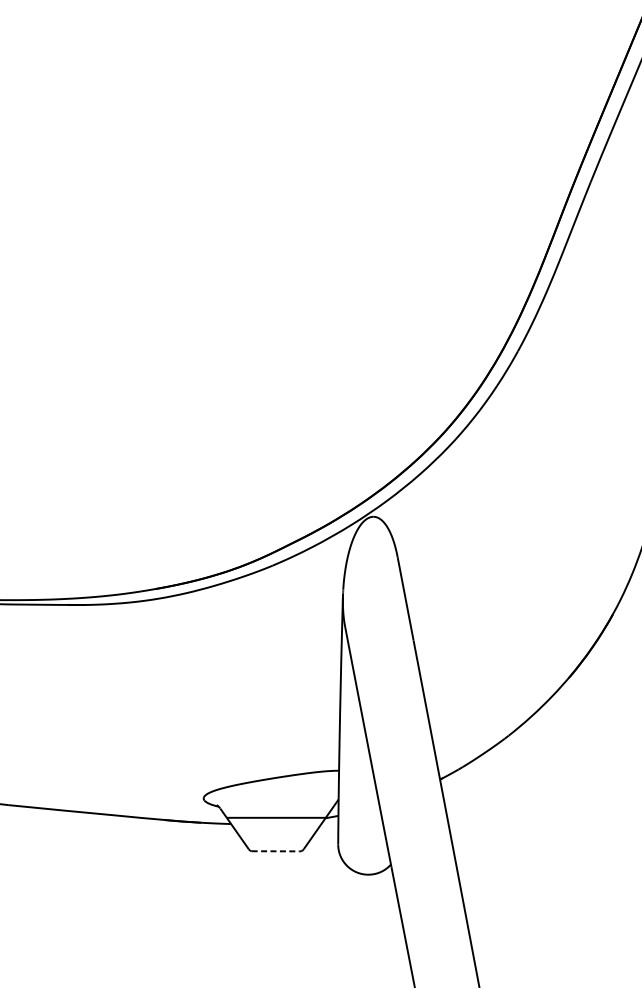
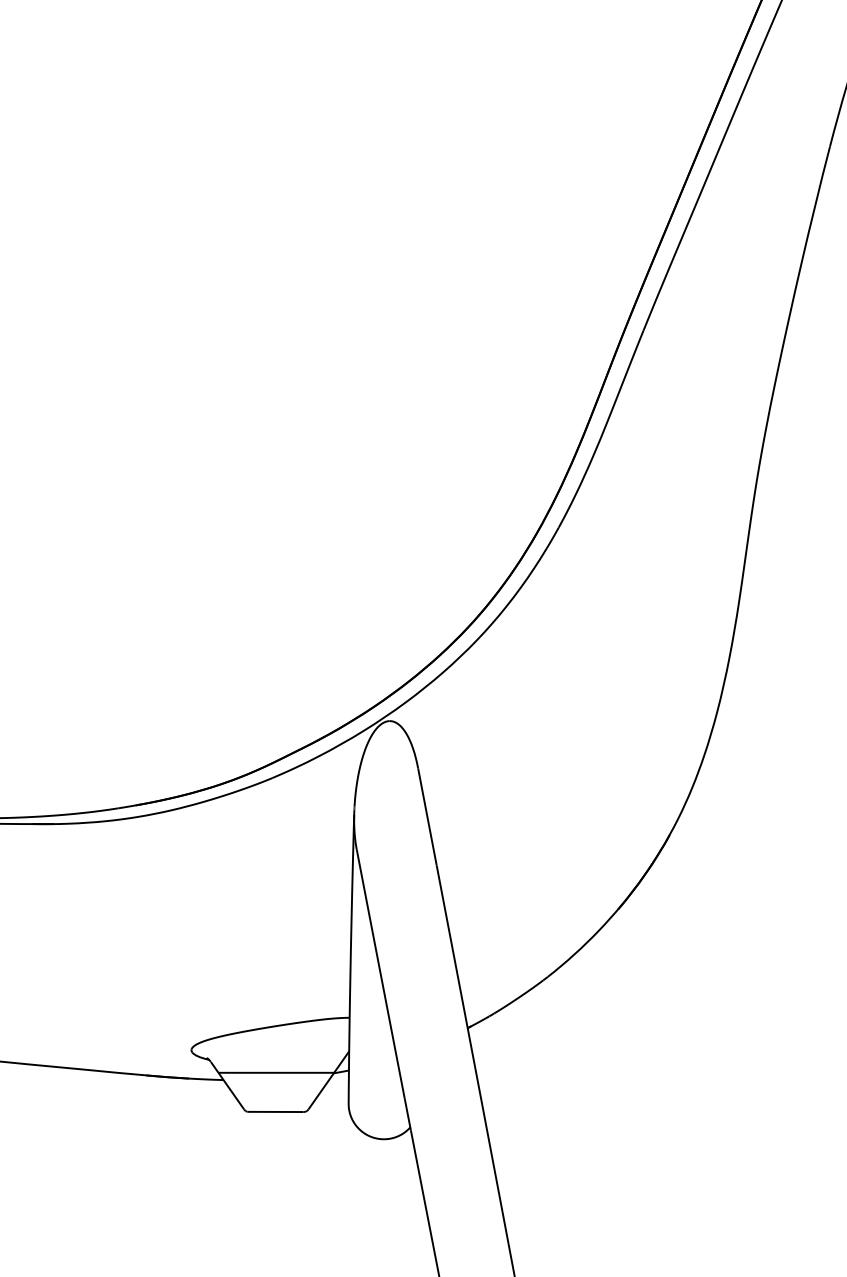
line: (276, 850) -> (276, 1111), dashed -> solid

